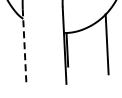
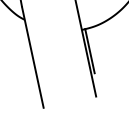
line: (24, 48) -> (32, 58), dashed -> solid

